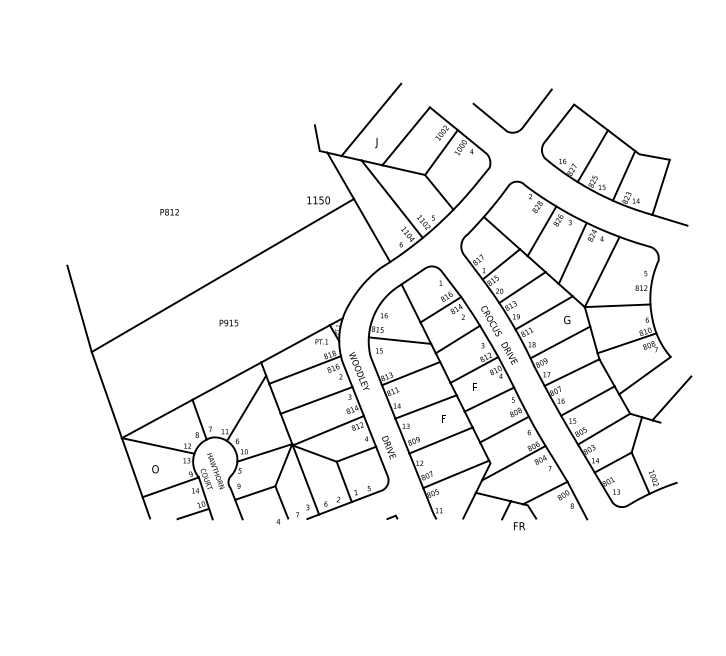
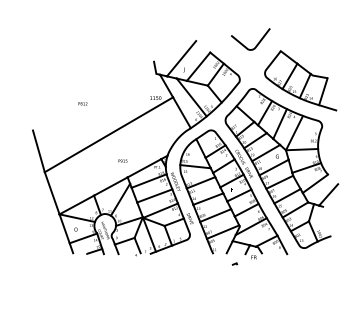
curve: (524, 121) -> (256, 44), moved
text: (228, 321) -> (122, 160), moved
line: (391, 516) -> (234, 263), moved

